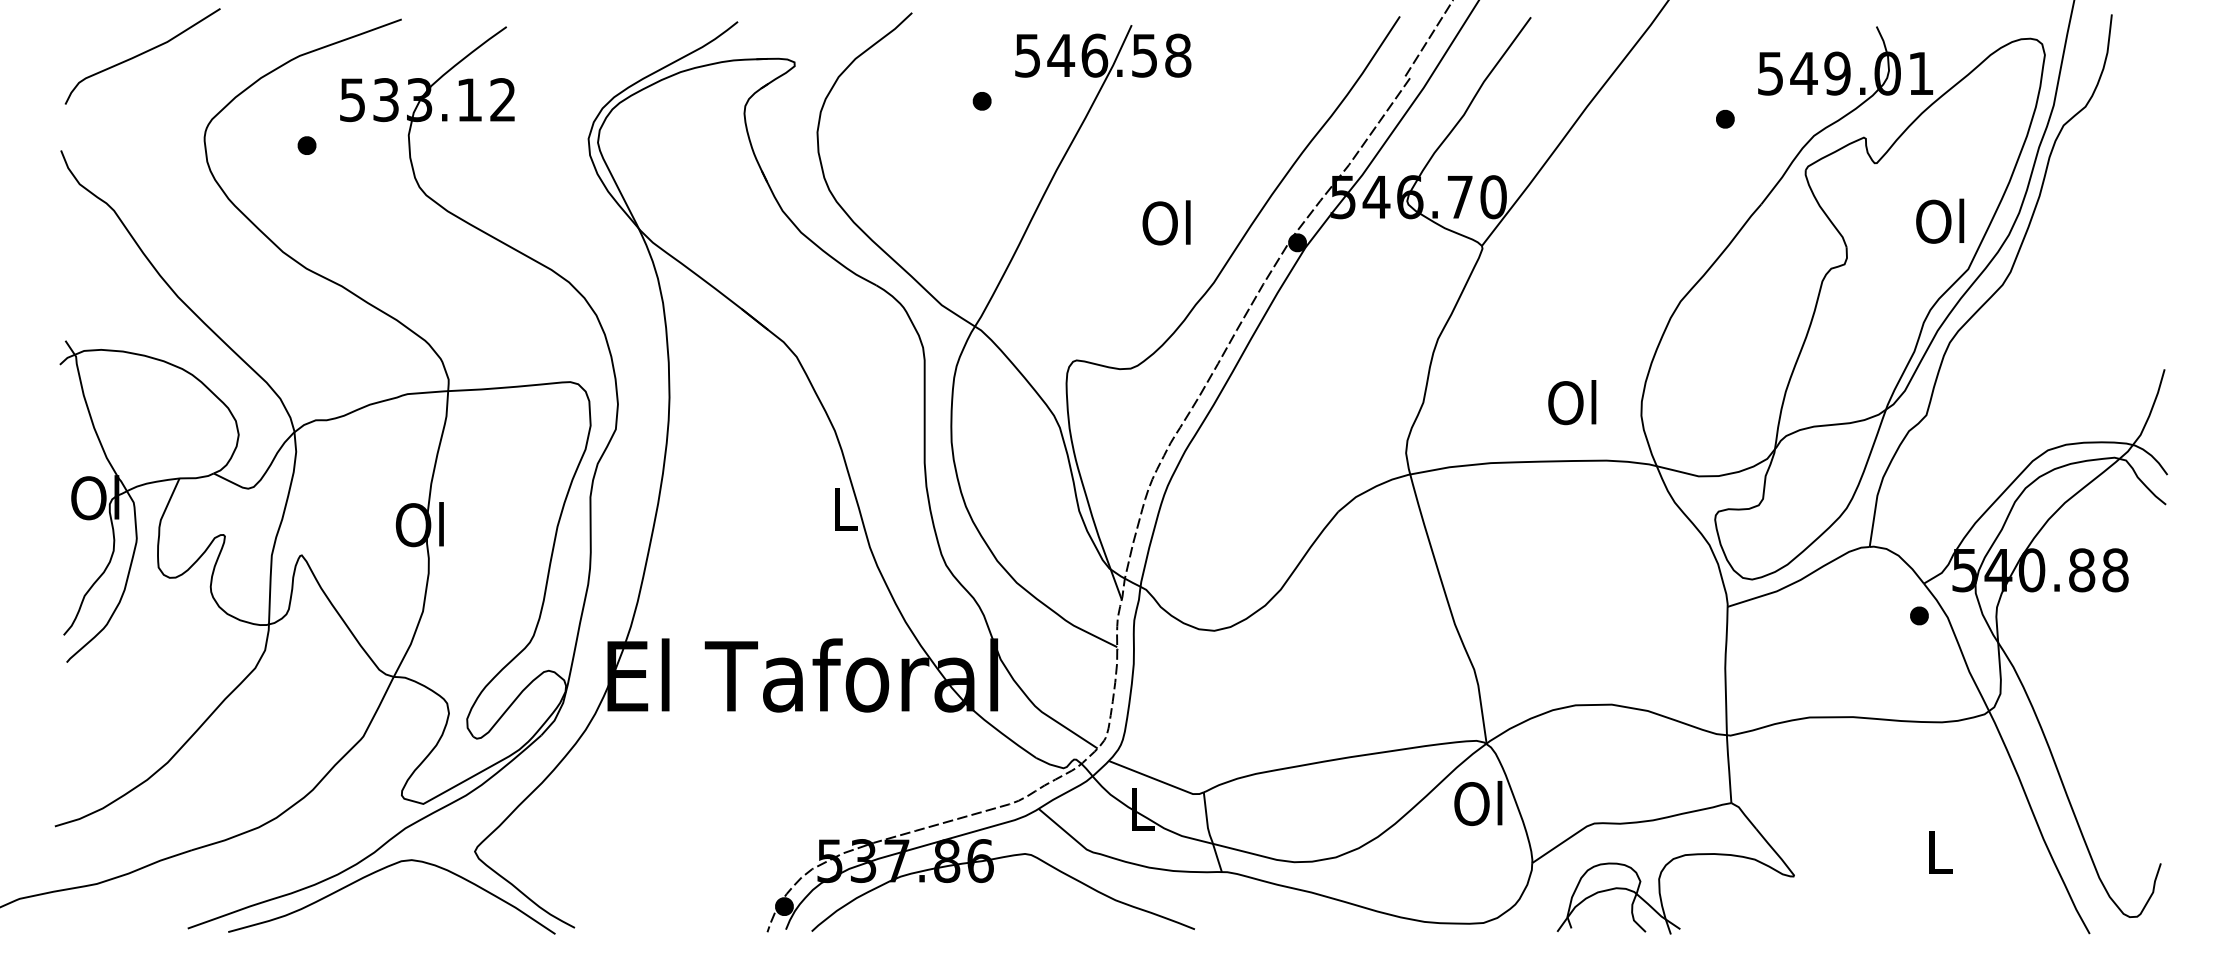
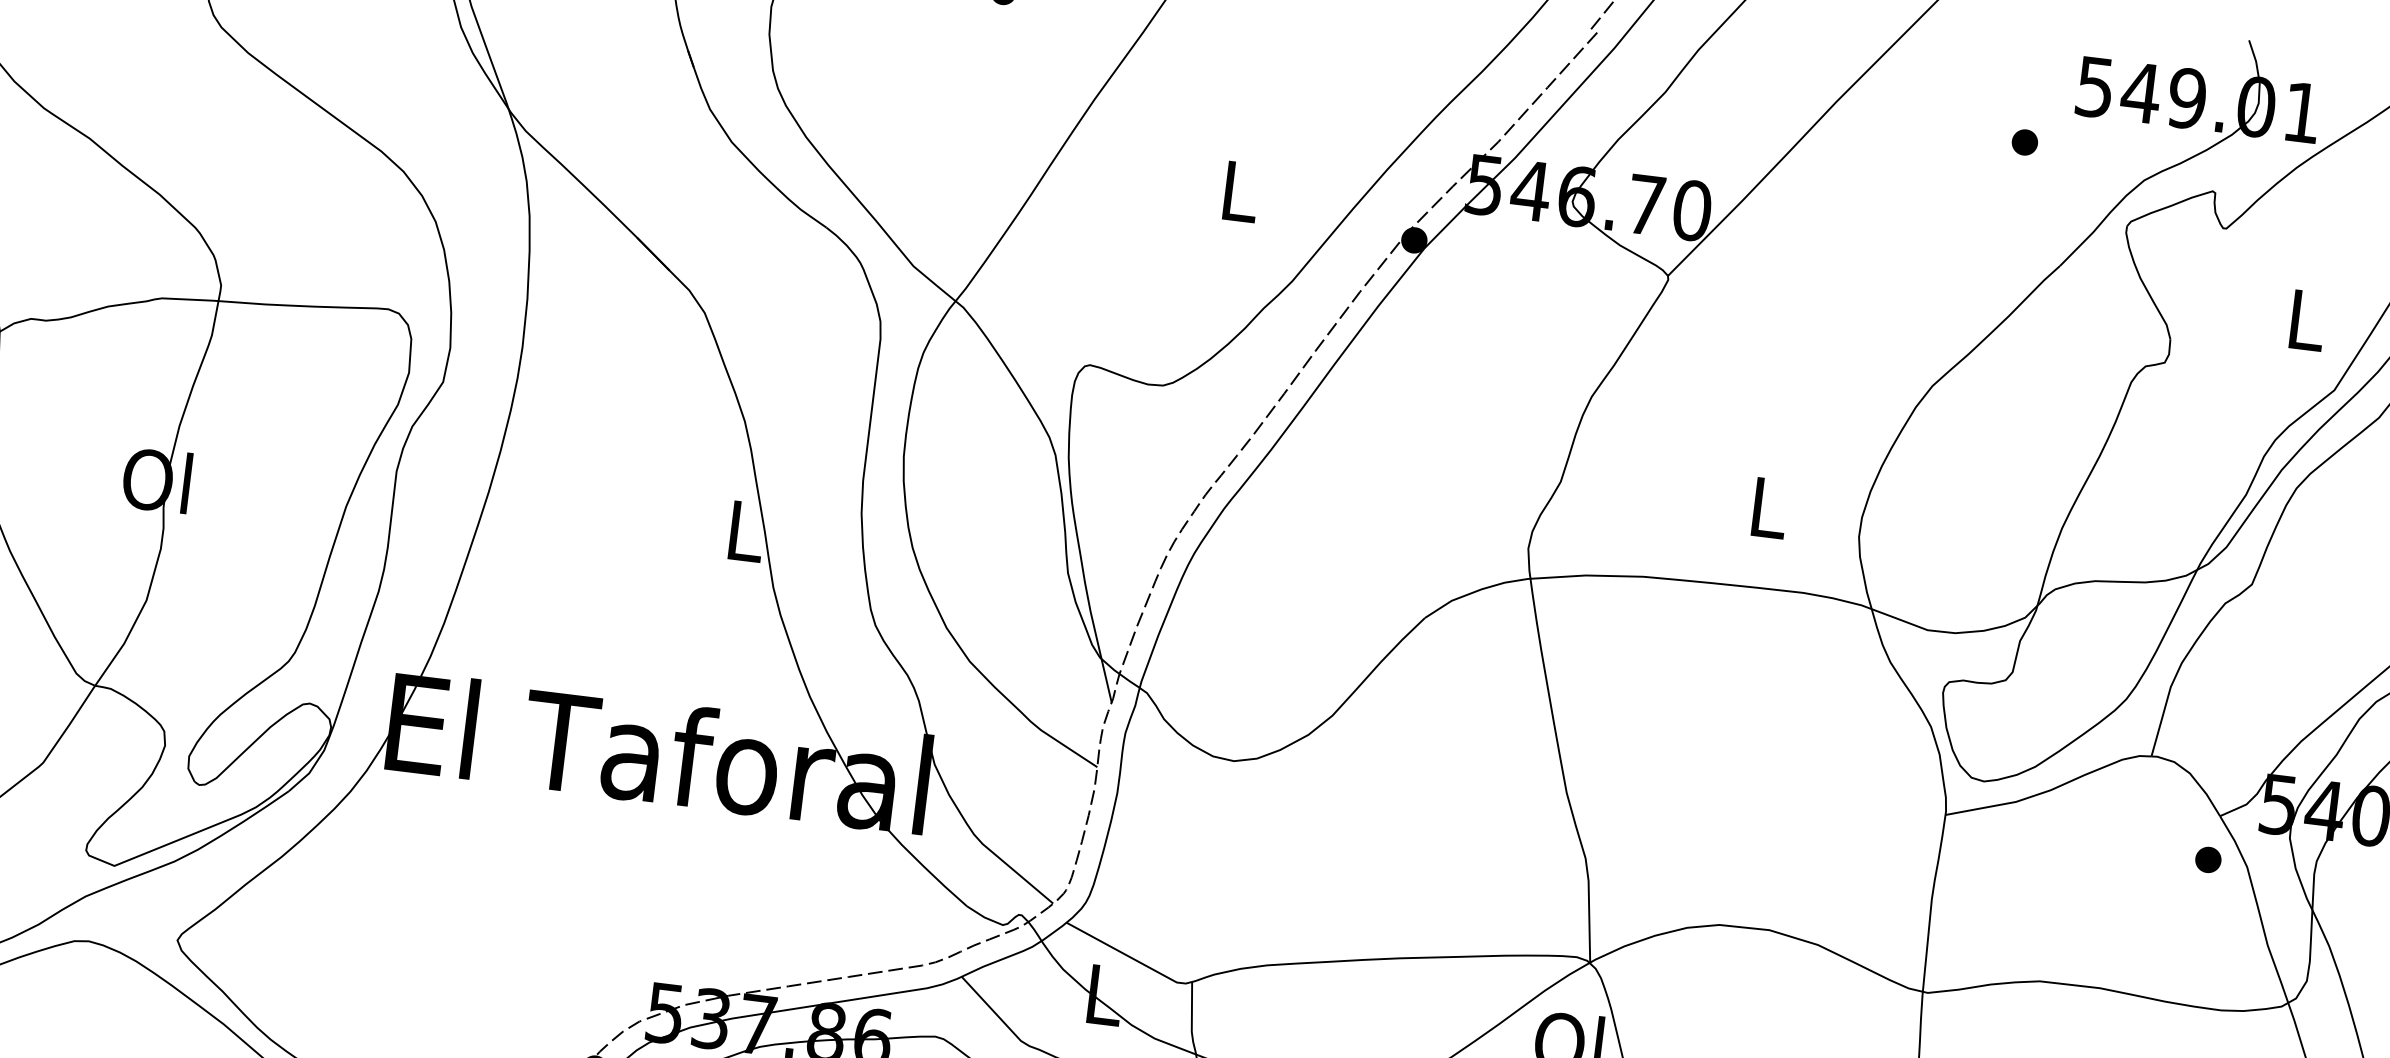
text: (1940, 220) -> (2304, 318), Ol -> L
text: (1166, 222) -> (1237, 190), Ol -> L
text: (1572, 402) -> (1766, 507), Ol -> L

